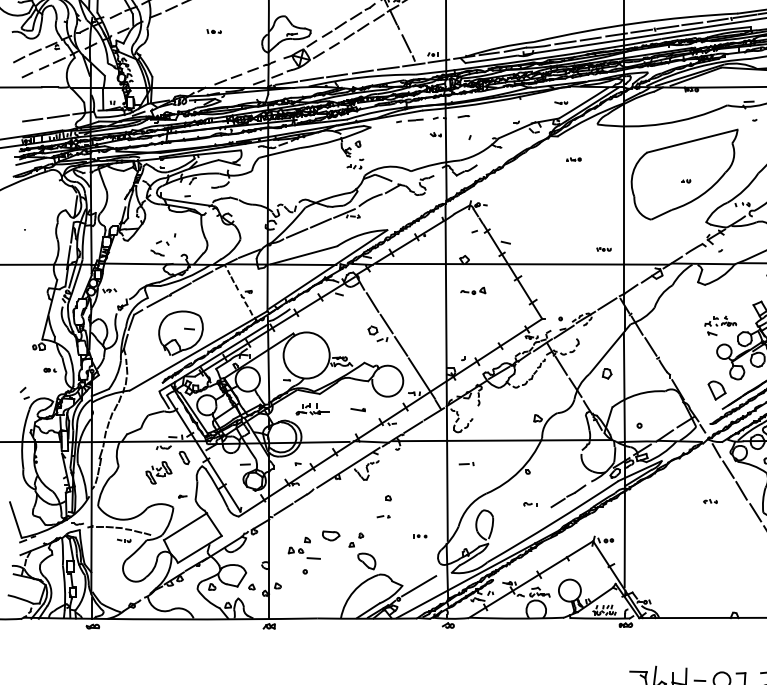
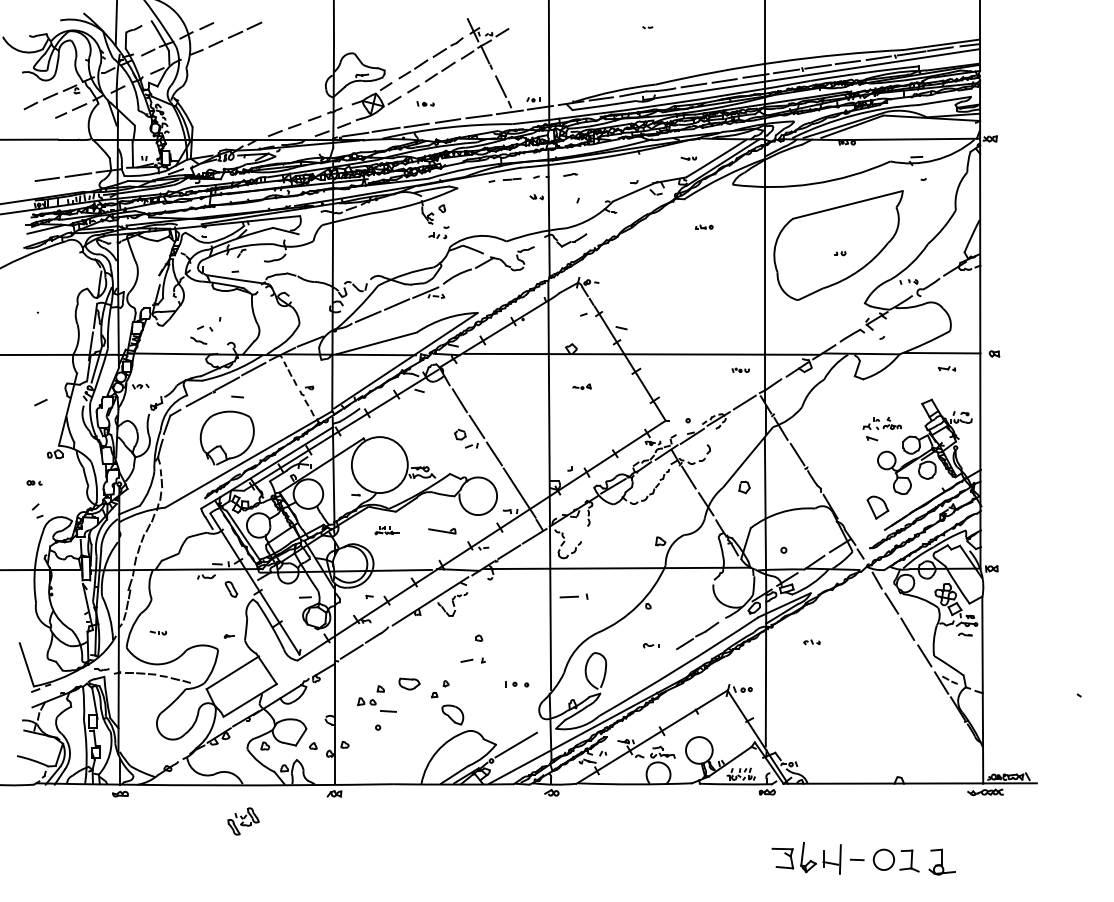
part: (214, 31) -> (425, 103), moved
line: (27, 74) -> (40, 402), moved
part: (603, 248) -> (740, 369), moved
part: (472, 290) -> (581, 386), size x0.6
line: (189, 328) -> (237, 396), moved
part: (50, 369) -> (34, 482), moved
part: (312, 409) -> (386, 530), size x0.6
part: (358, 409) -> (442, 530), size x1.6
part: (466, 463) -> (573, 596), size x1.6
part: (158, 472) -> (243, 821), moved
part: (710, 501) -> (811, 642), moved
part: (383, 516) -> (473, 660), size x1.6
part: (420, 536) -> (517, 684), size x1.4
part: (123, 540) -> (157, 632), moved

